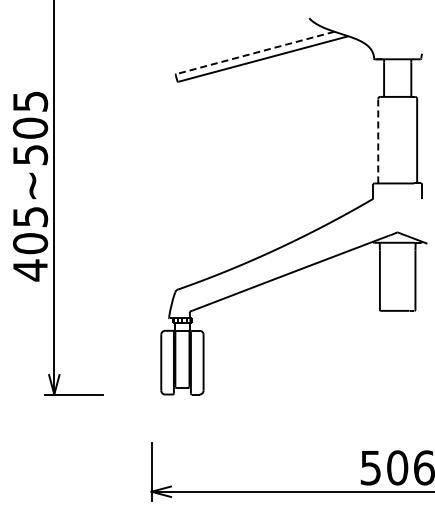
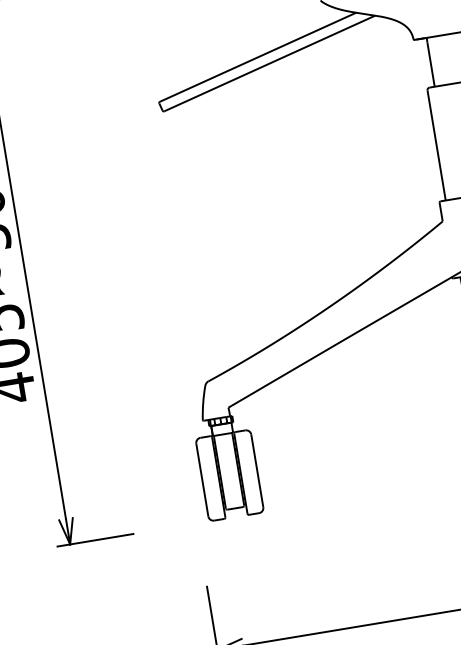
line: (255, 52) -> (258, 56), dashed -> solid
line: (378, 140) -> (436, 144), dashed -> solid

